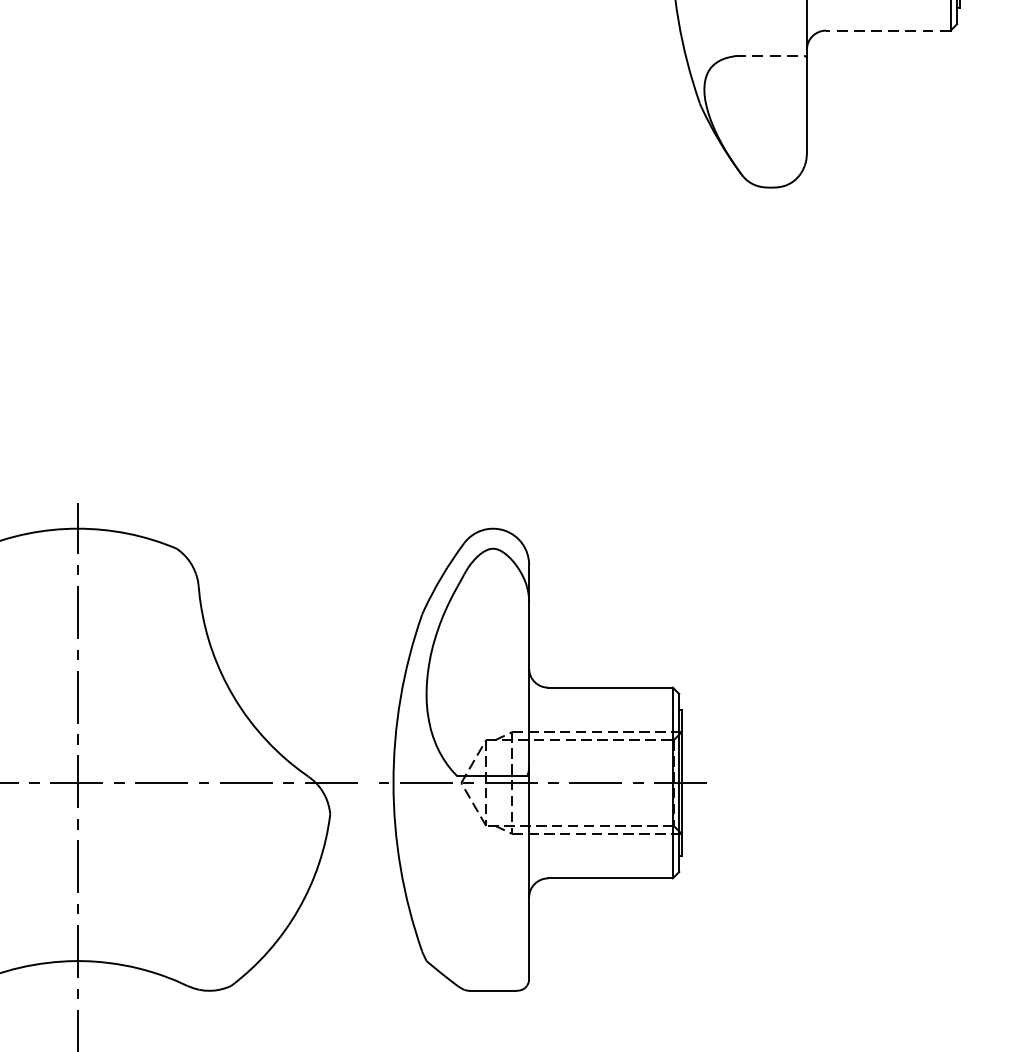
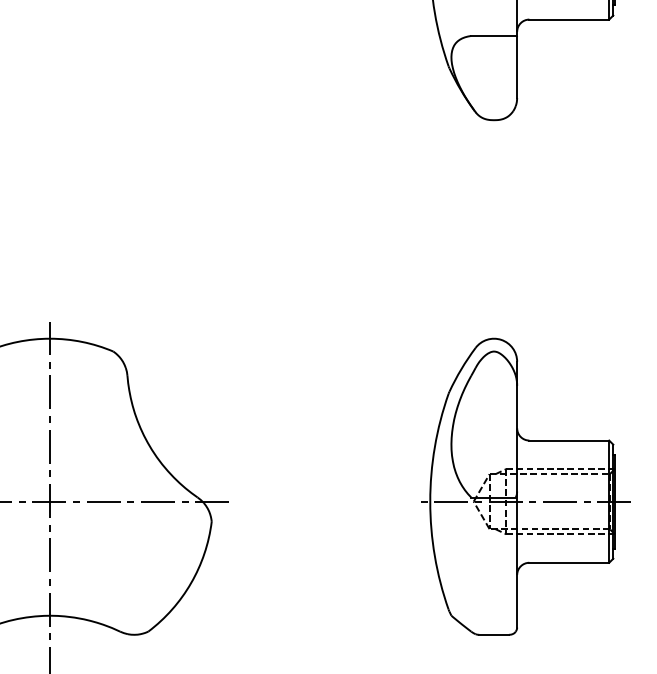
line: (888, 30) -> (569, 19), dashed -> solid
line: (771, 55) -> (494, 35), dashed -> solid
part: (542, 759) -> (525, 486), moved

